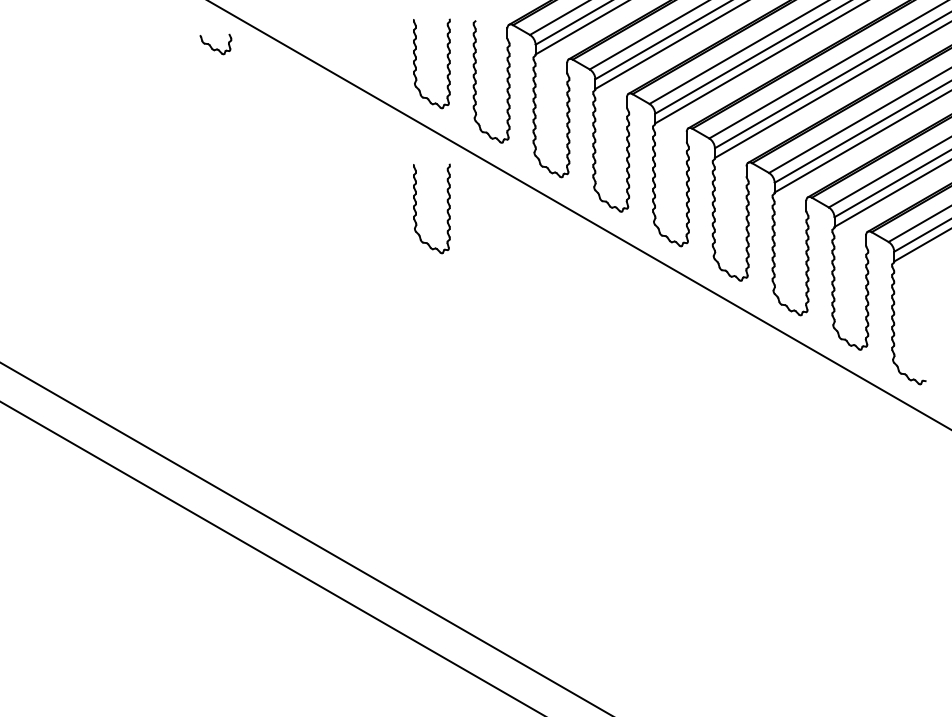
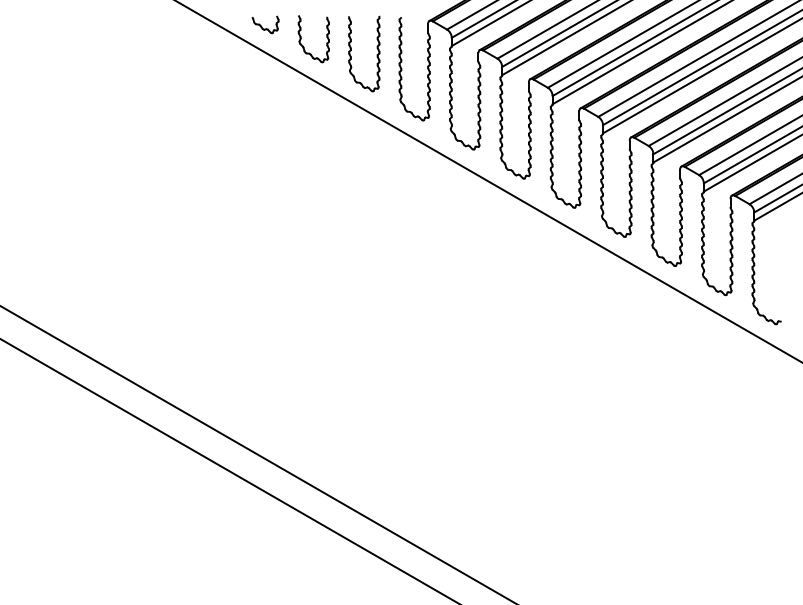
part: (215, 44) -> (265, 24), moved
part: (357, 46) -> (301, 39), added
part: (446, 210) -> (376, 177), removed

